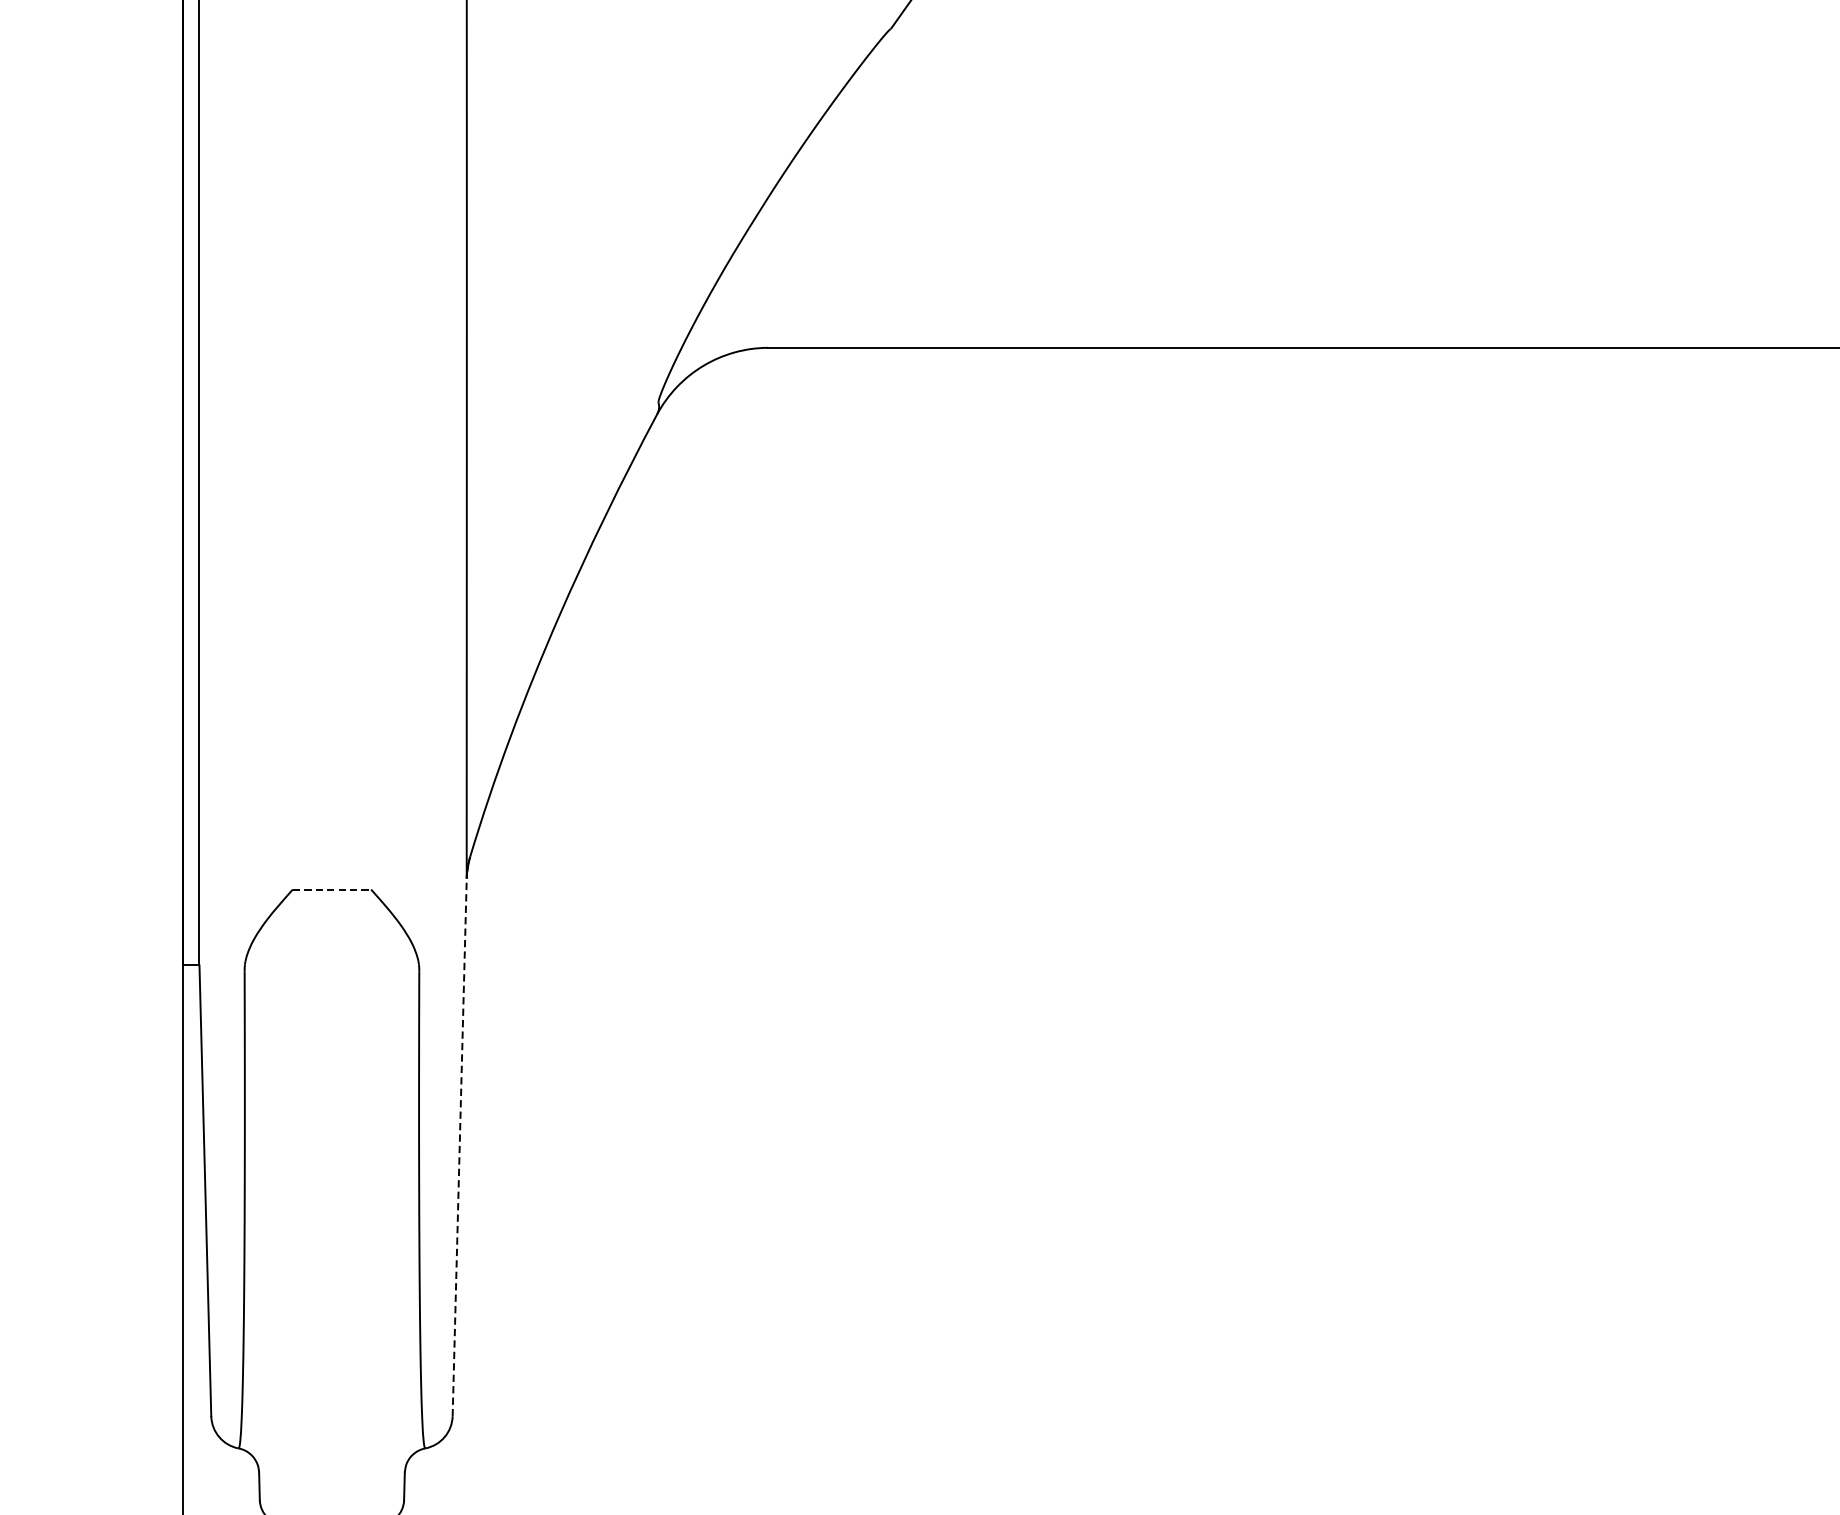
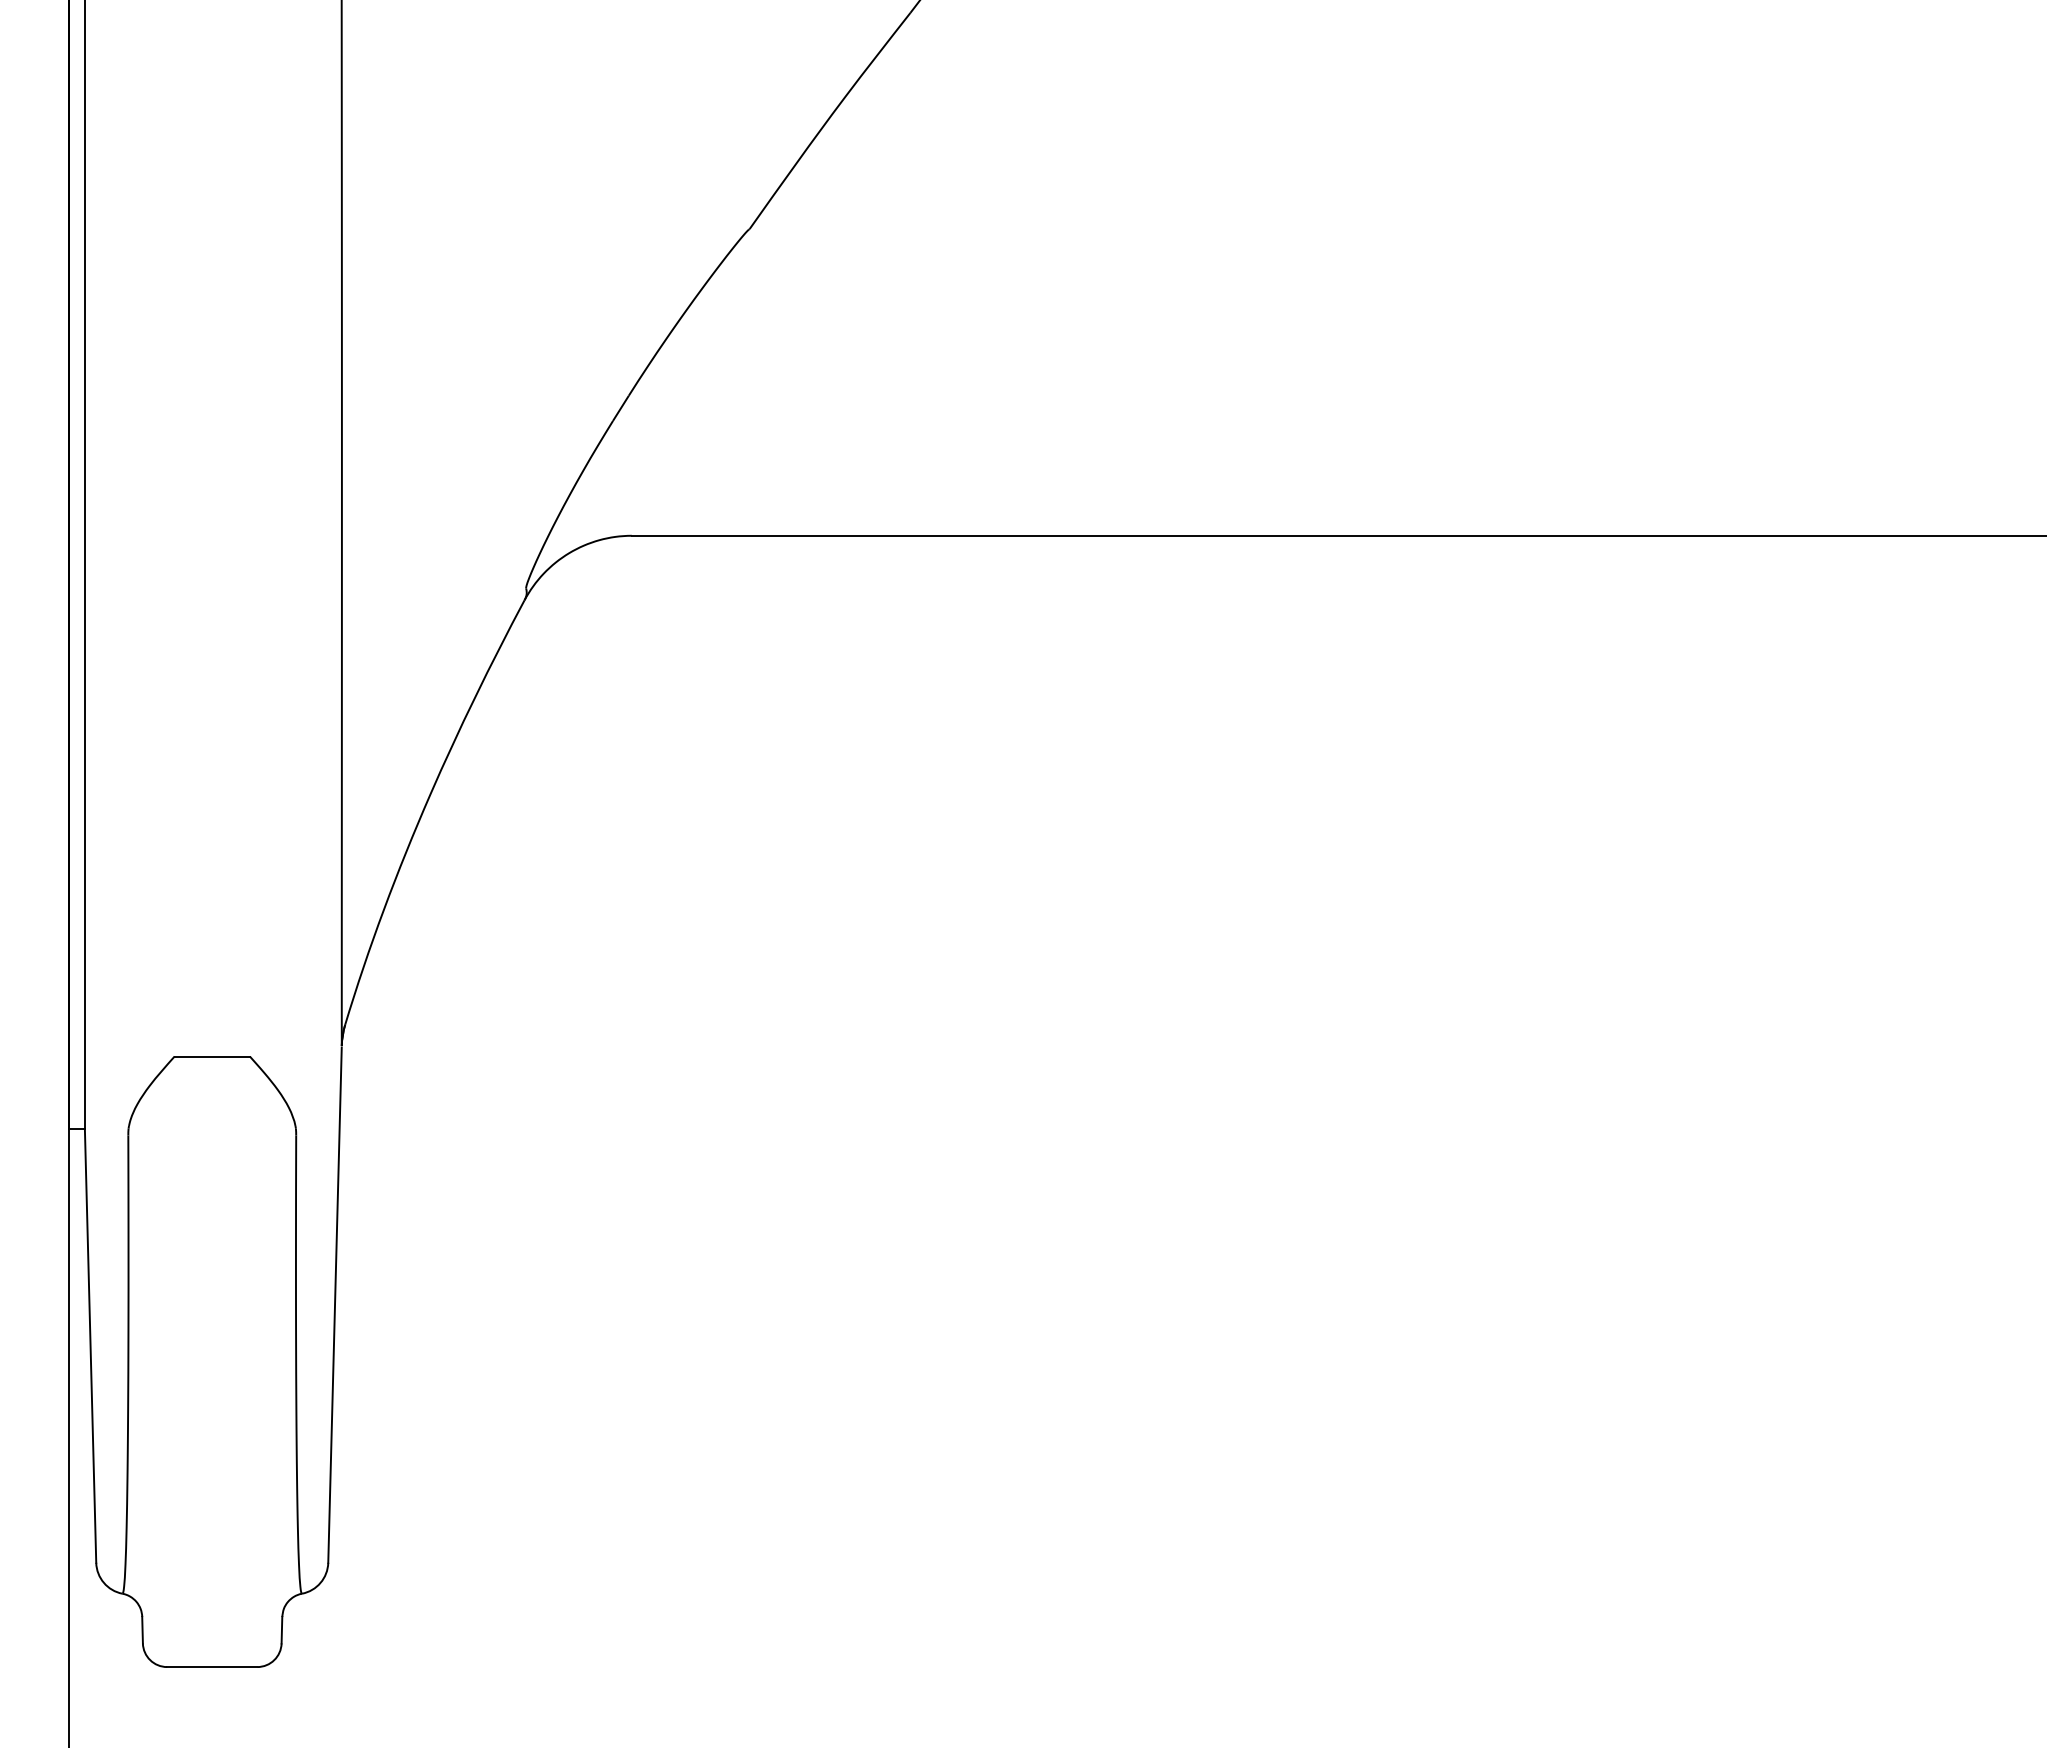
line: (332, 889) -> (212, 1056), dashed -> solid
line: (460, 1148) -> (335, 1305), dashed -> solid

